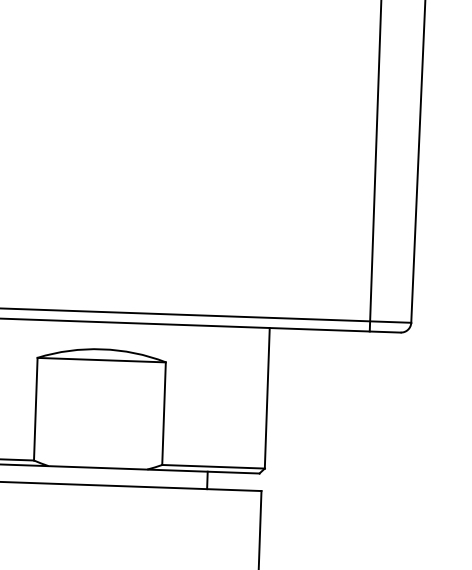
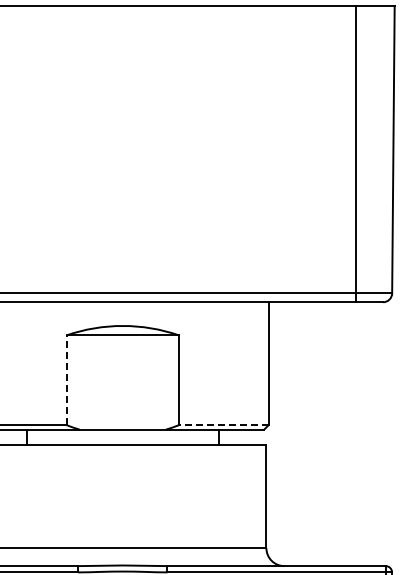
line: (35, 409) -> (66, 380), solid -> dashed
line: (213, 467) -> (223, 425), solid -> dashed

